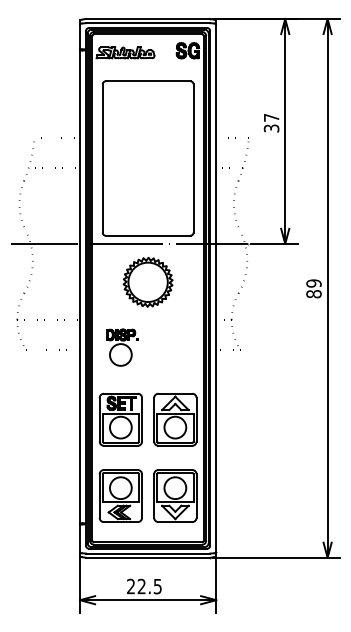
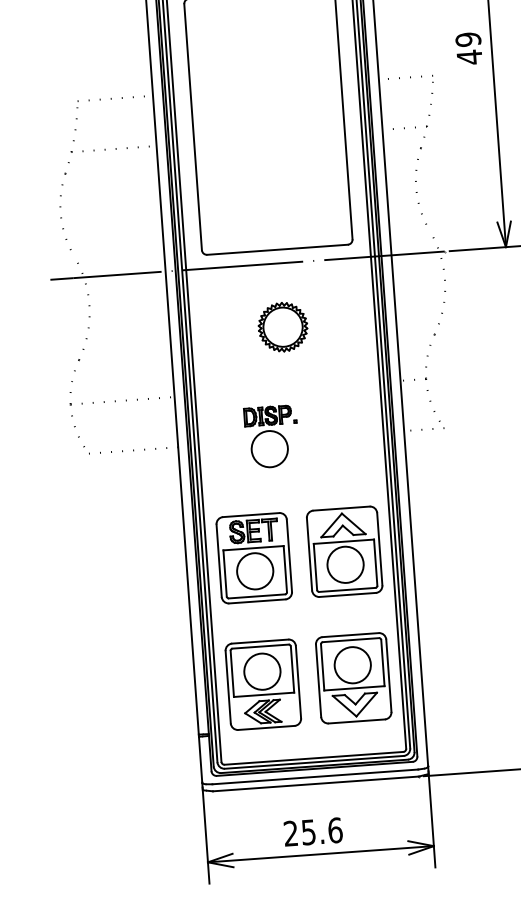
text: (271, 122) -> (468, 47), 37 -> 49
part: (147, 282) -> (282, 327), size x0.6
part: (122, 347) -> (271, 436), moved
text: (149, 586) -> (321, 831), 22.5 -> 25.6

